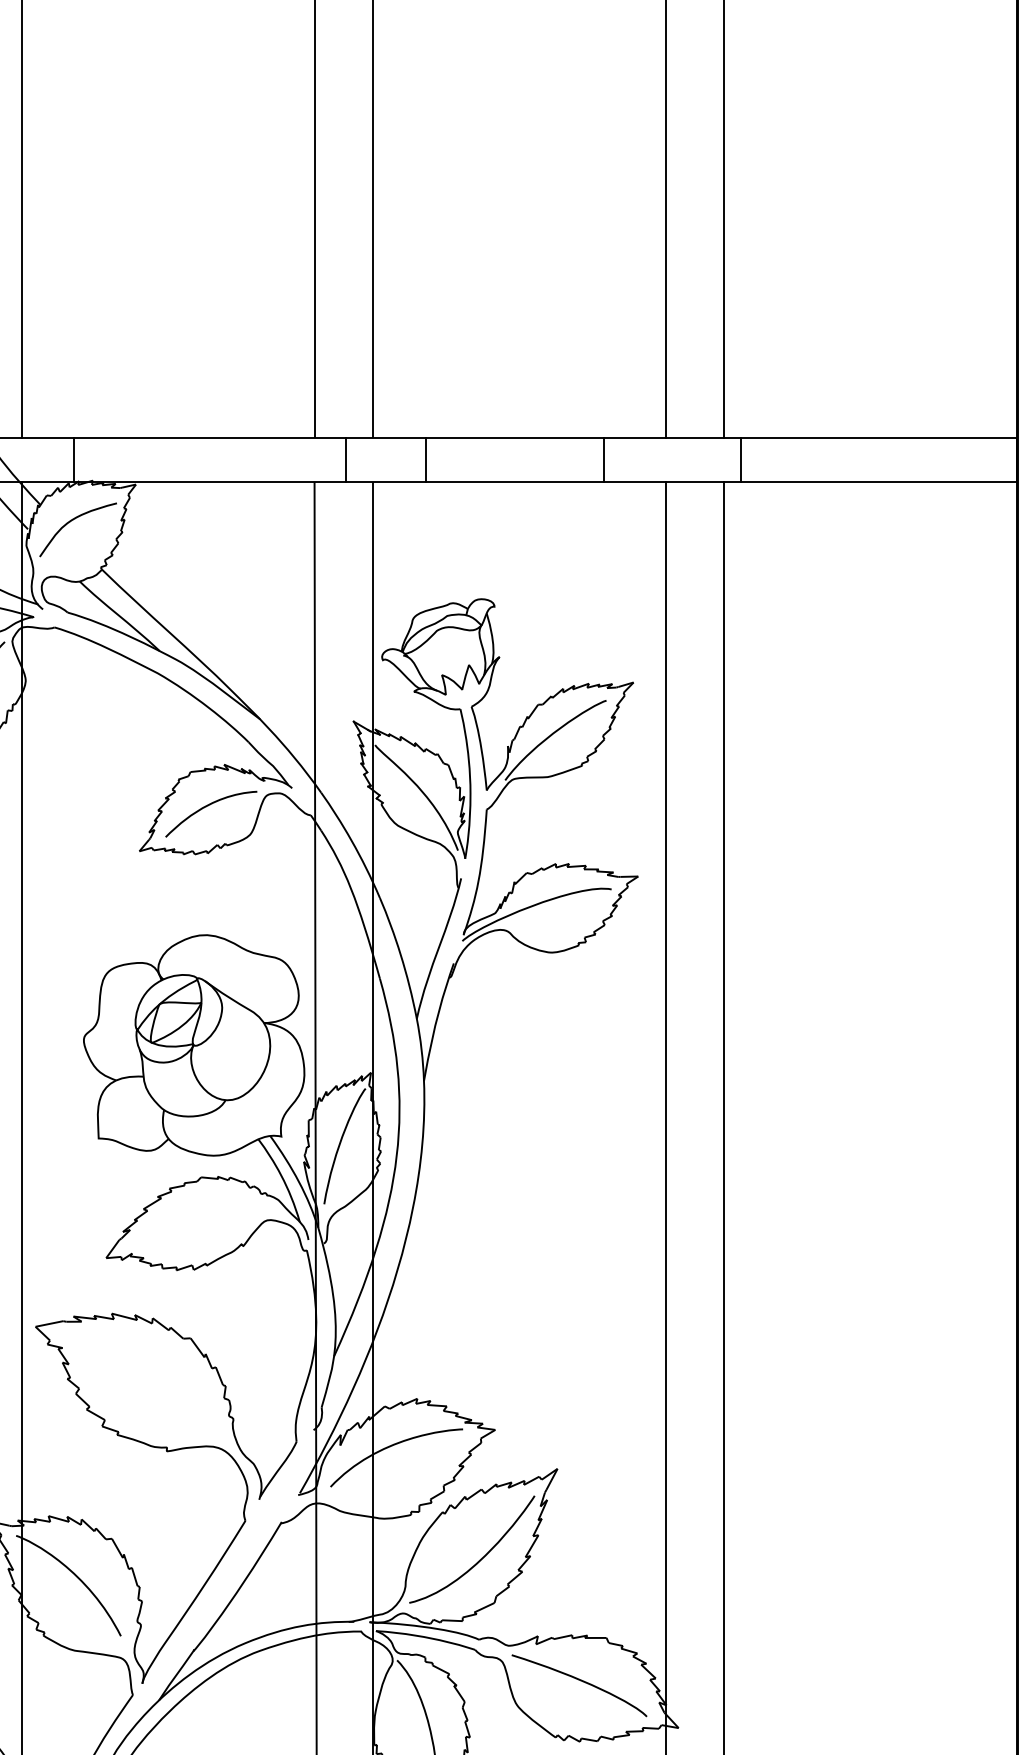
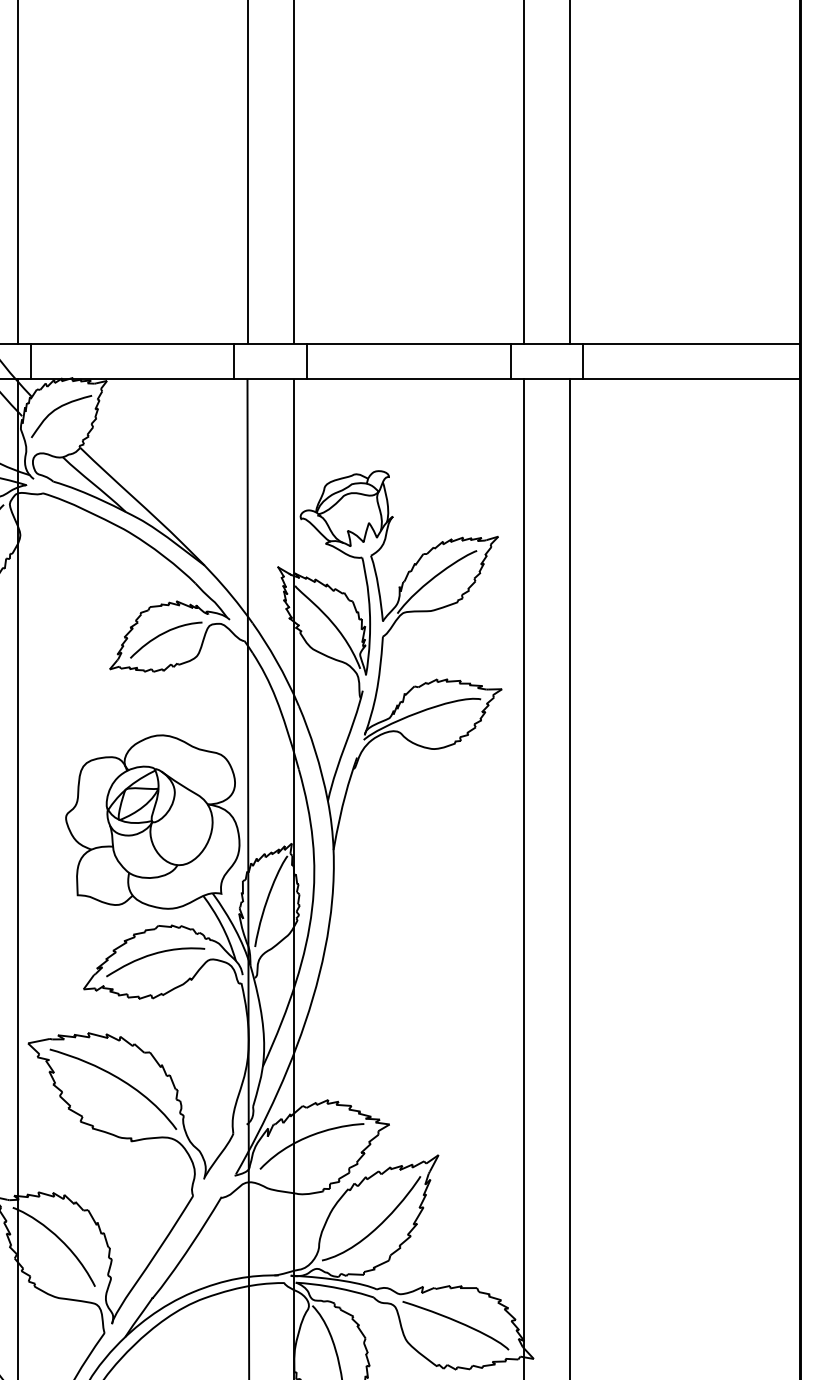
line: (73, 459) -> (30, 361), moved
line: (346, 459) -> (234, 361), moved
line: (425, 459) -> (306, 361), moved
line: (604, 459) -> (510, 361), moved
curve: (195, 1214) -> (153, 955), added
curve: (150, 1372) -> (118, 1079), added

